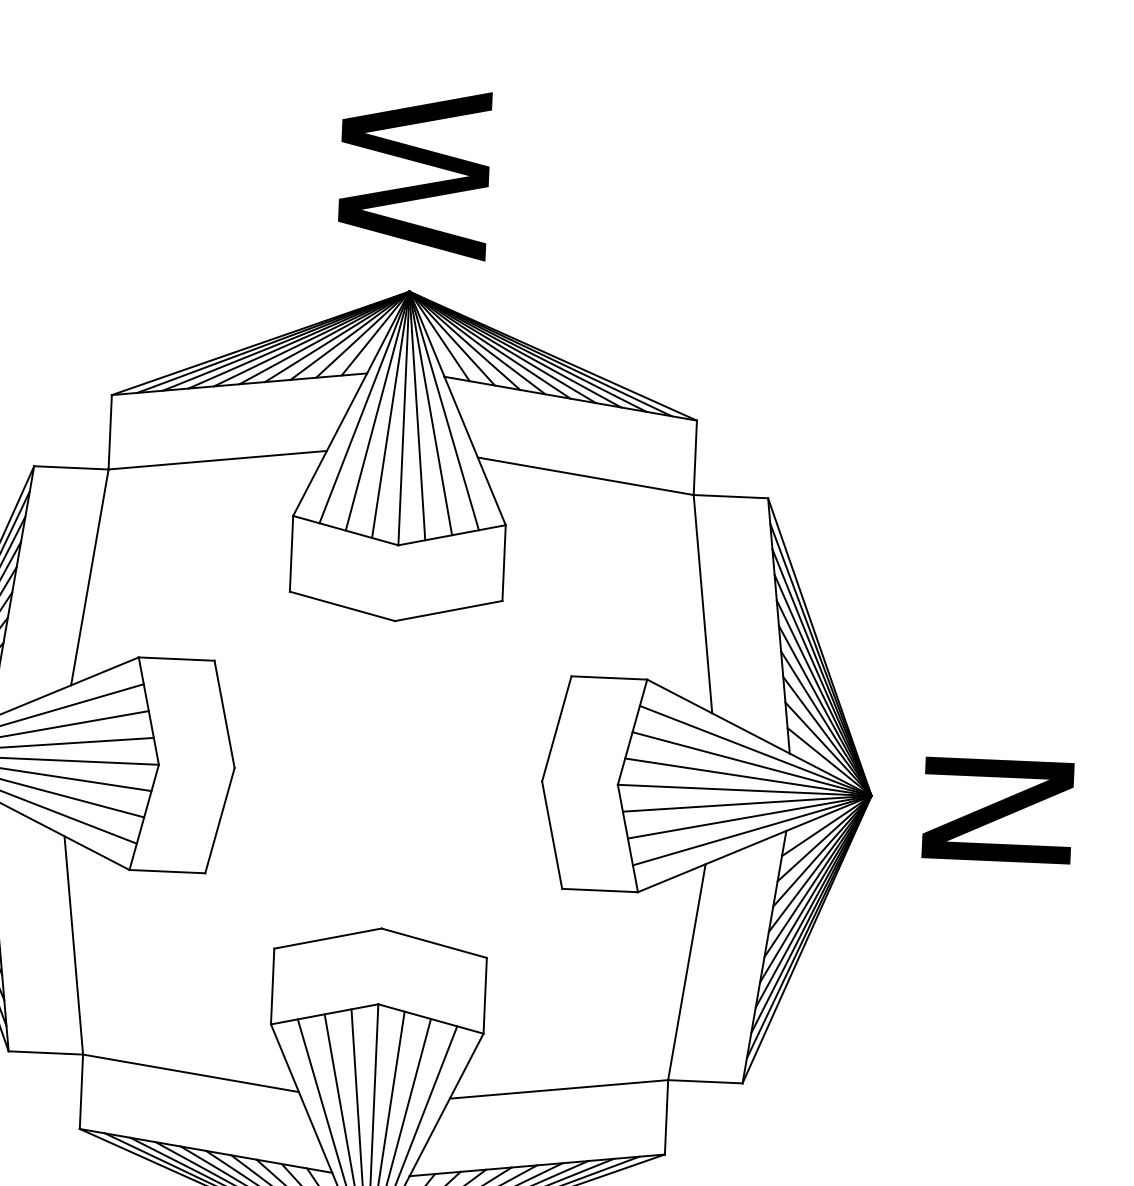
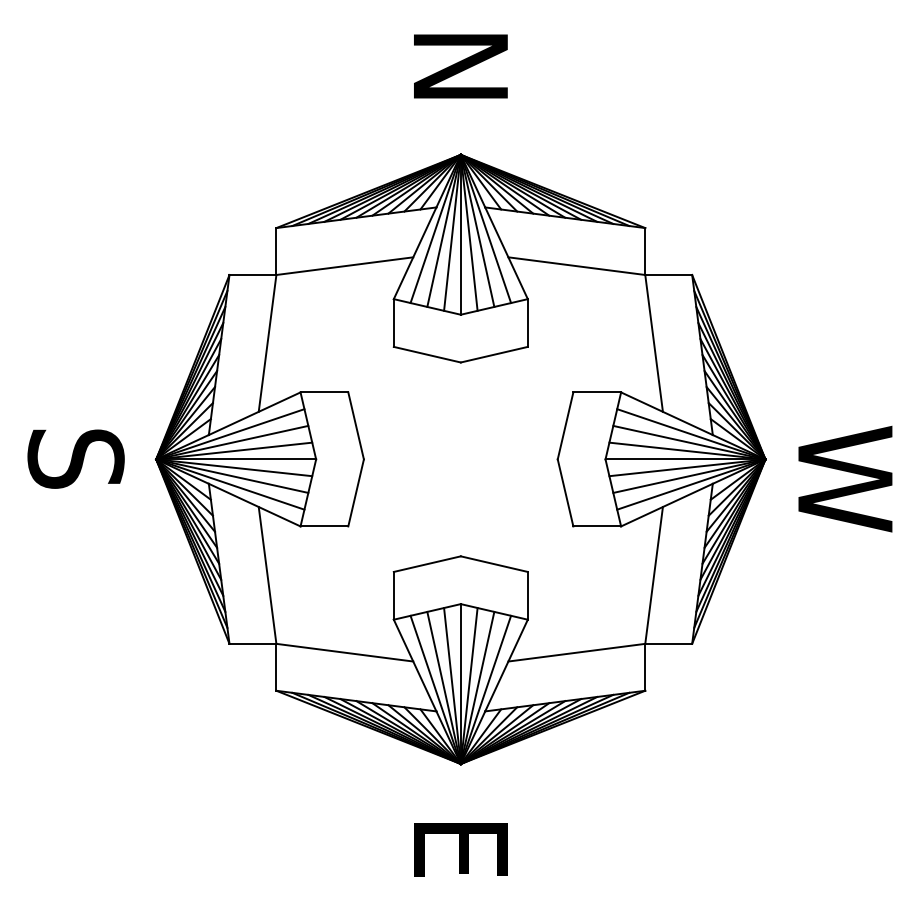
text: (414, 173) -> (460, 80), W -> N
text: (997, 831) -> (845, 478), N -> W

